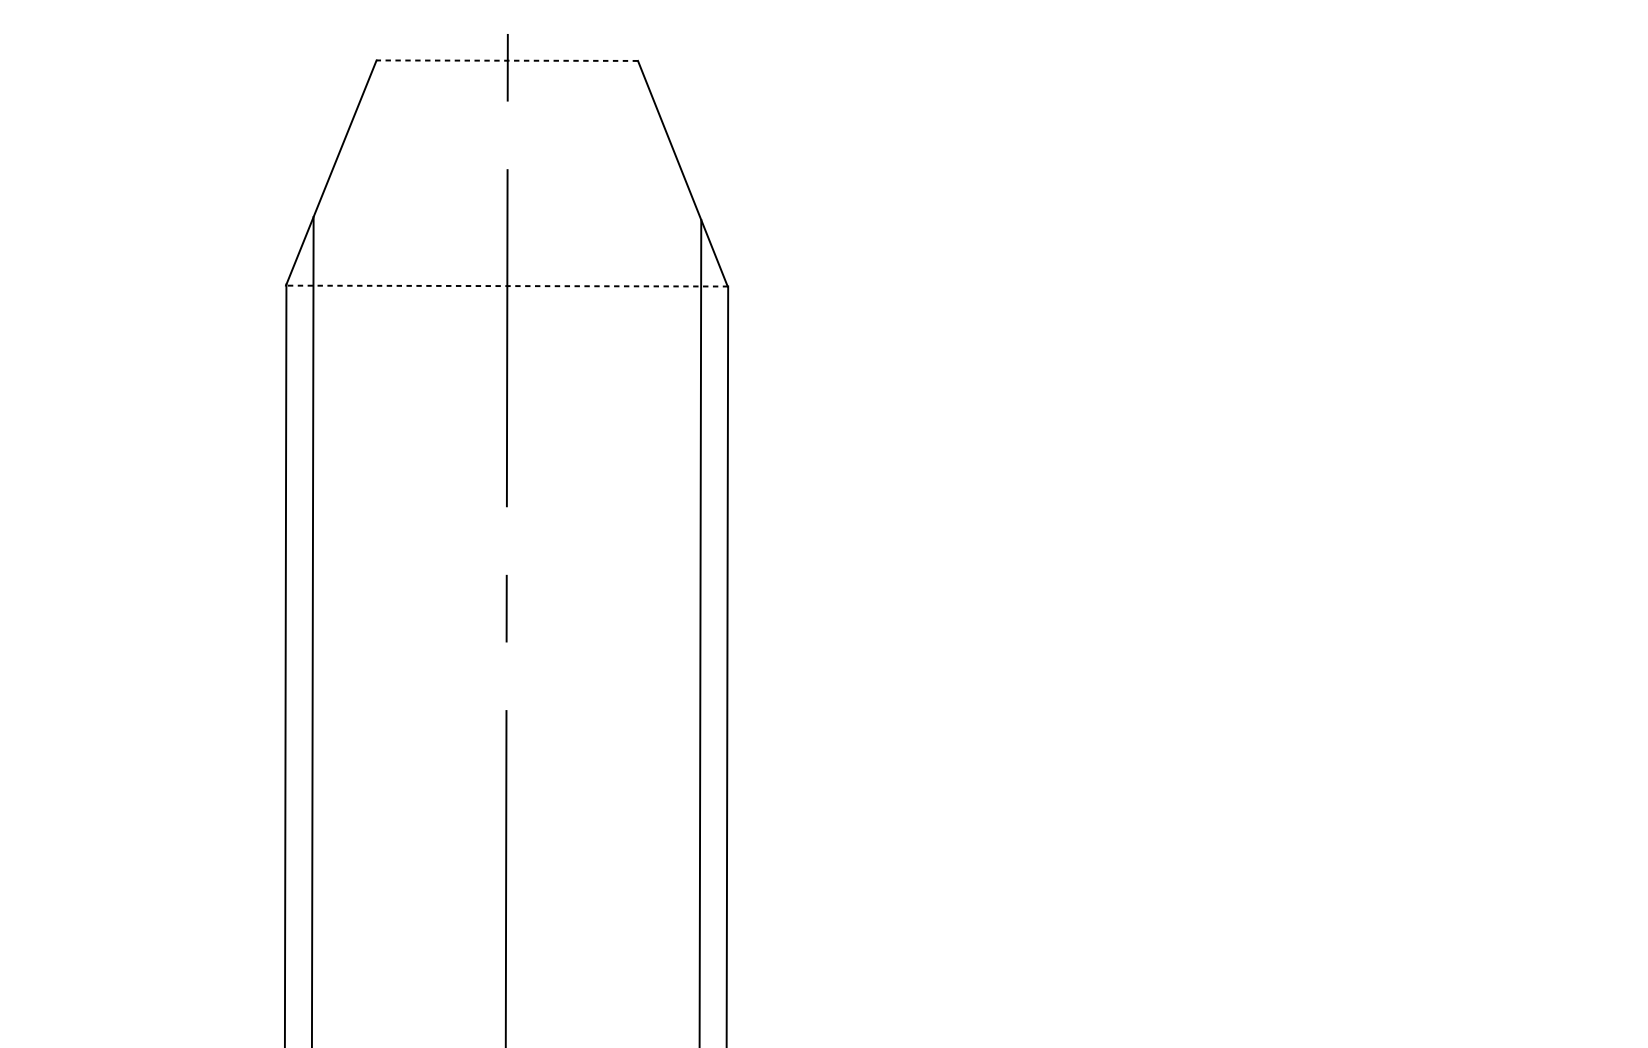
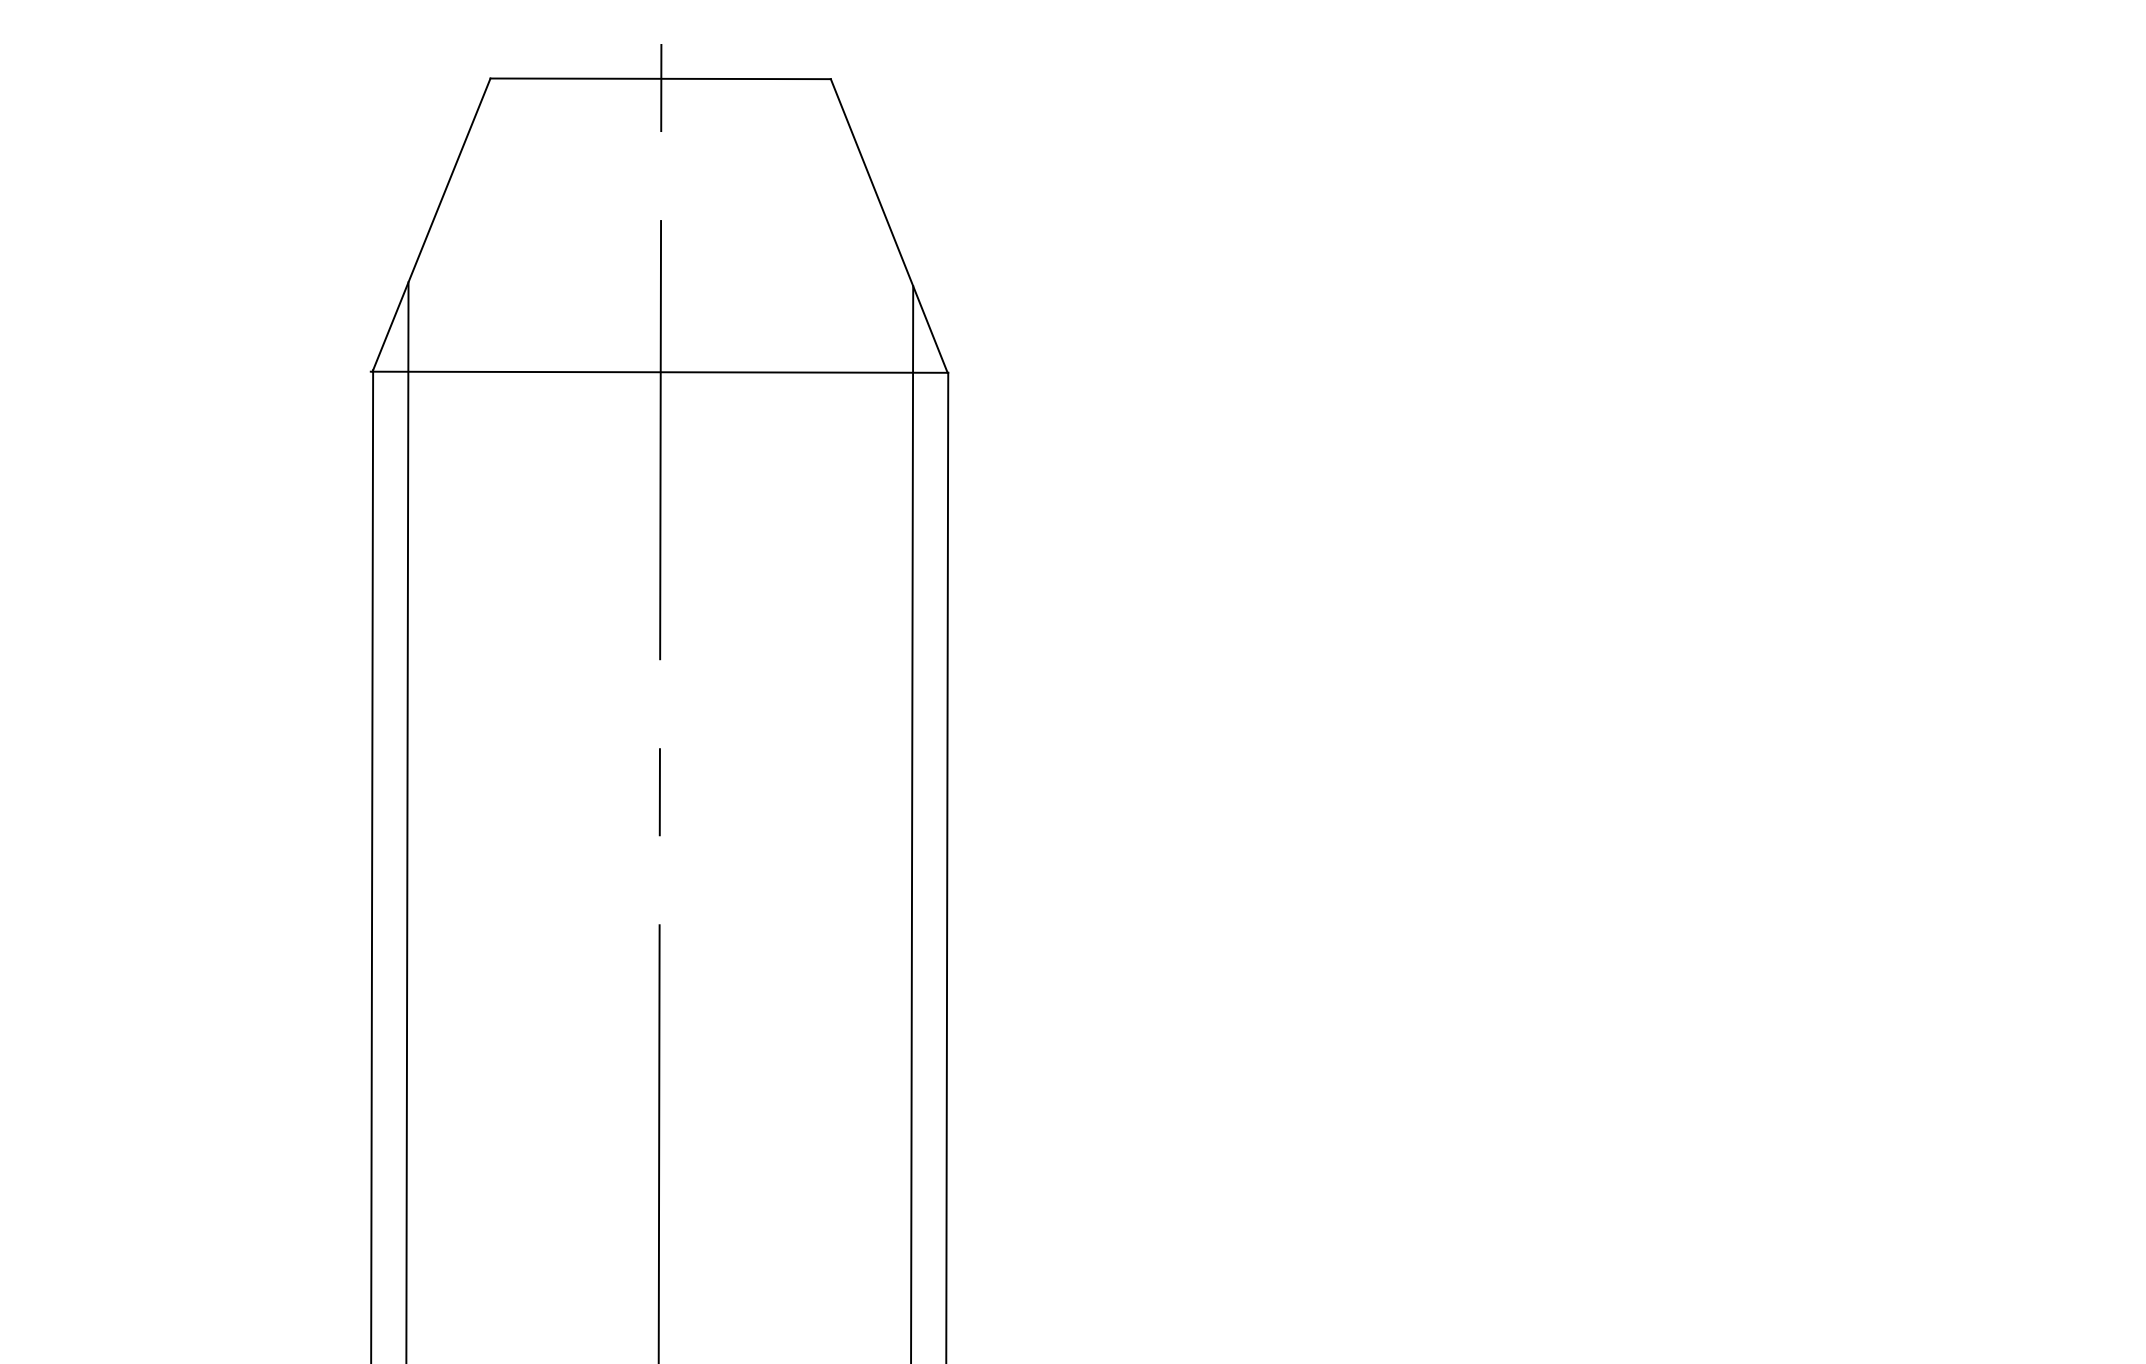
line: (507, 60) -> (660, 78), dashed -> solid
line: (506, 286) -> (659, 372), dashed -> solid

